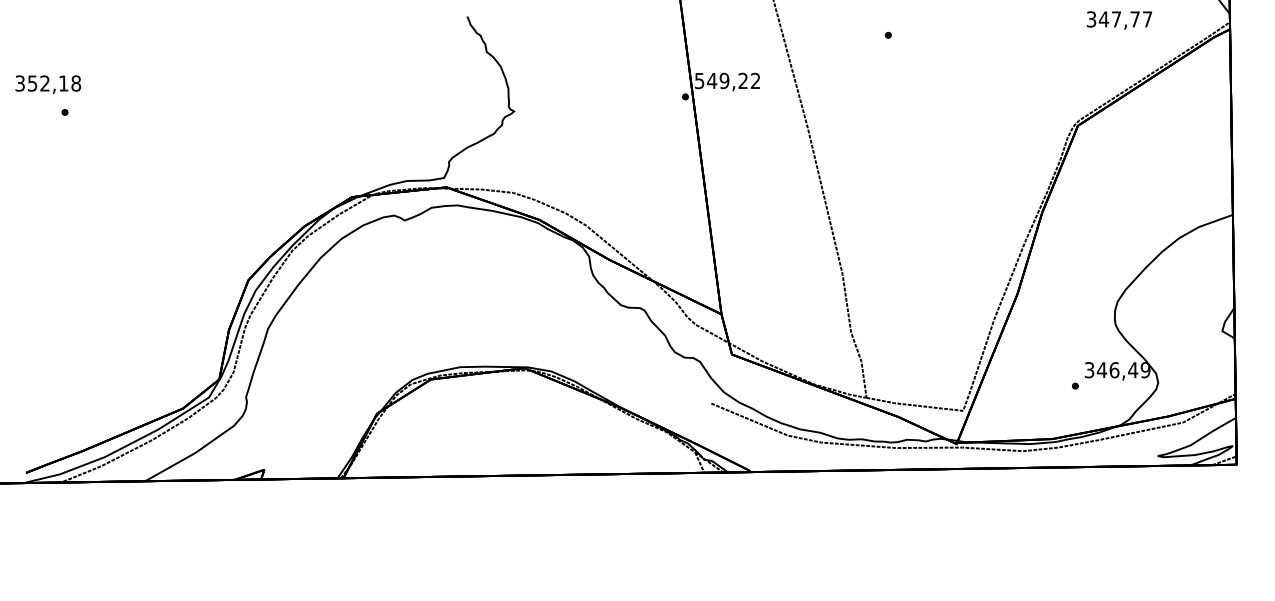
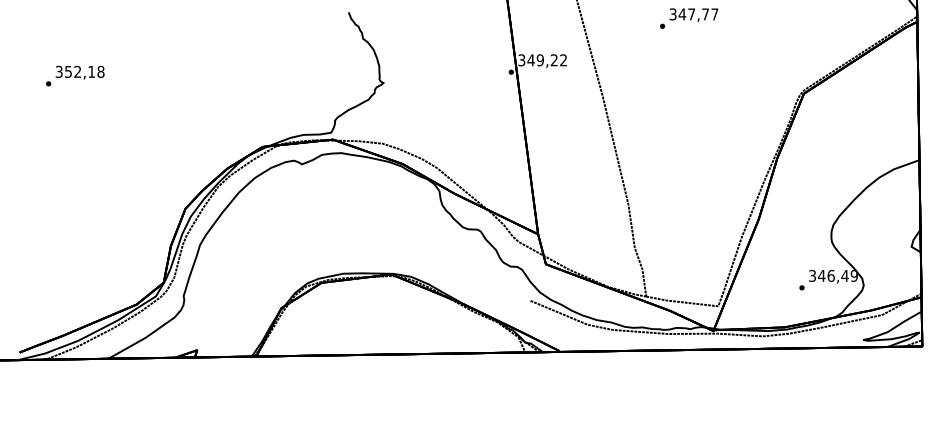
text: (1119, 20) -> (693, 15), moved
text: (699, 80) -> (521, 59), 549,22 -> 349,22
text: (48, 84) -> (80, 72), moved

